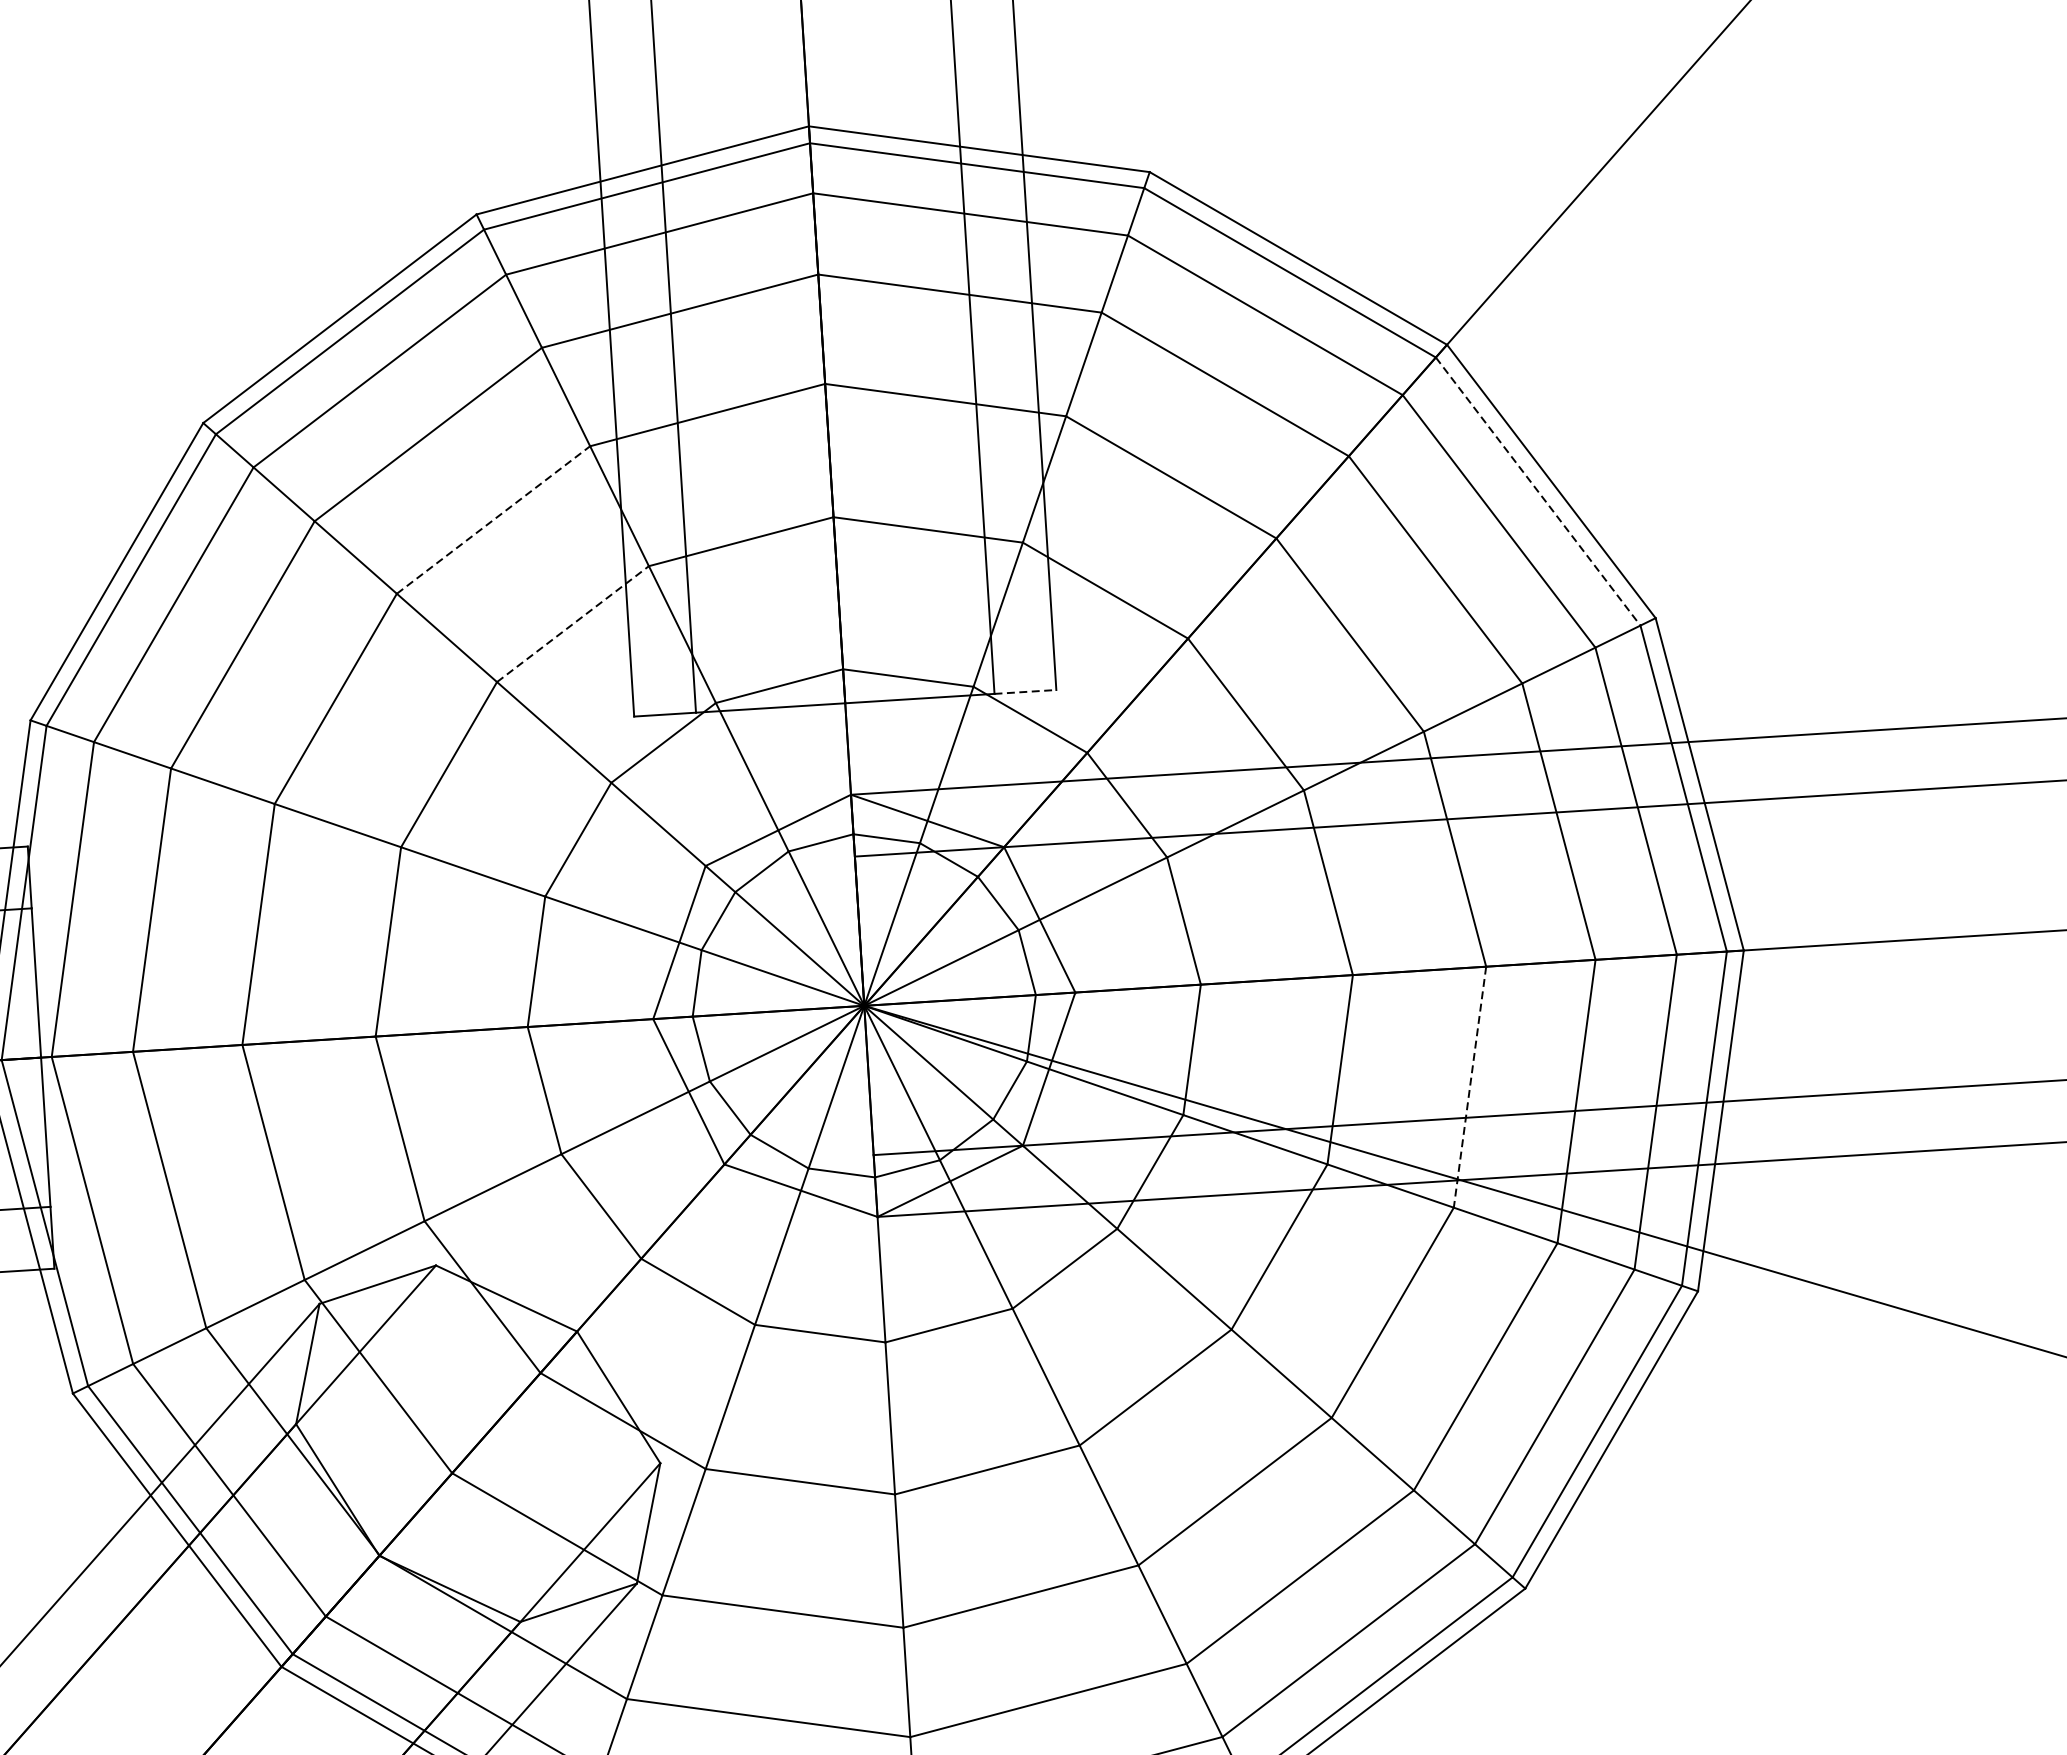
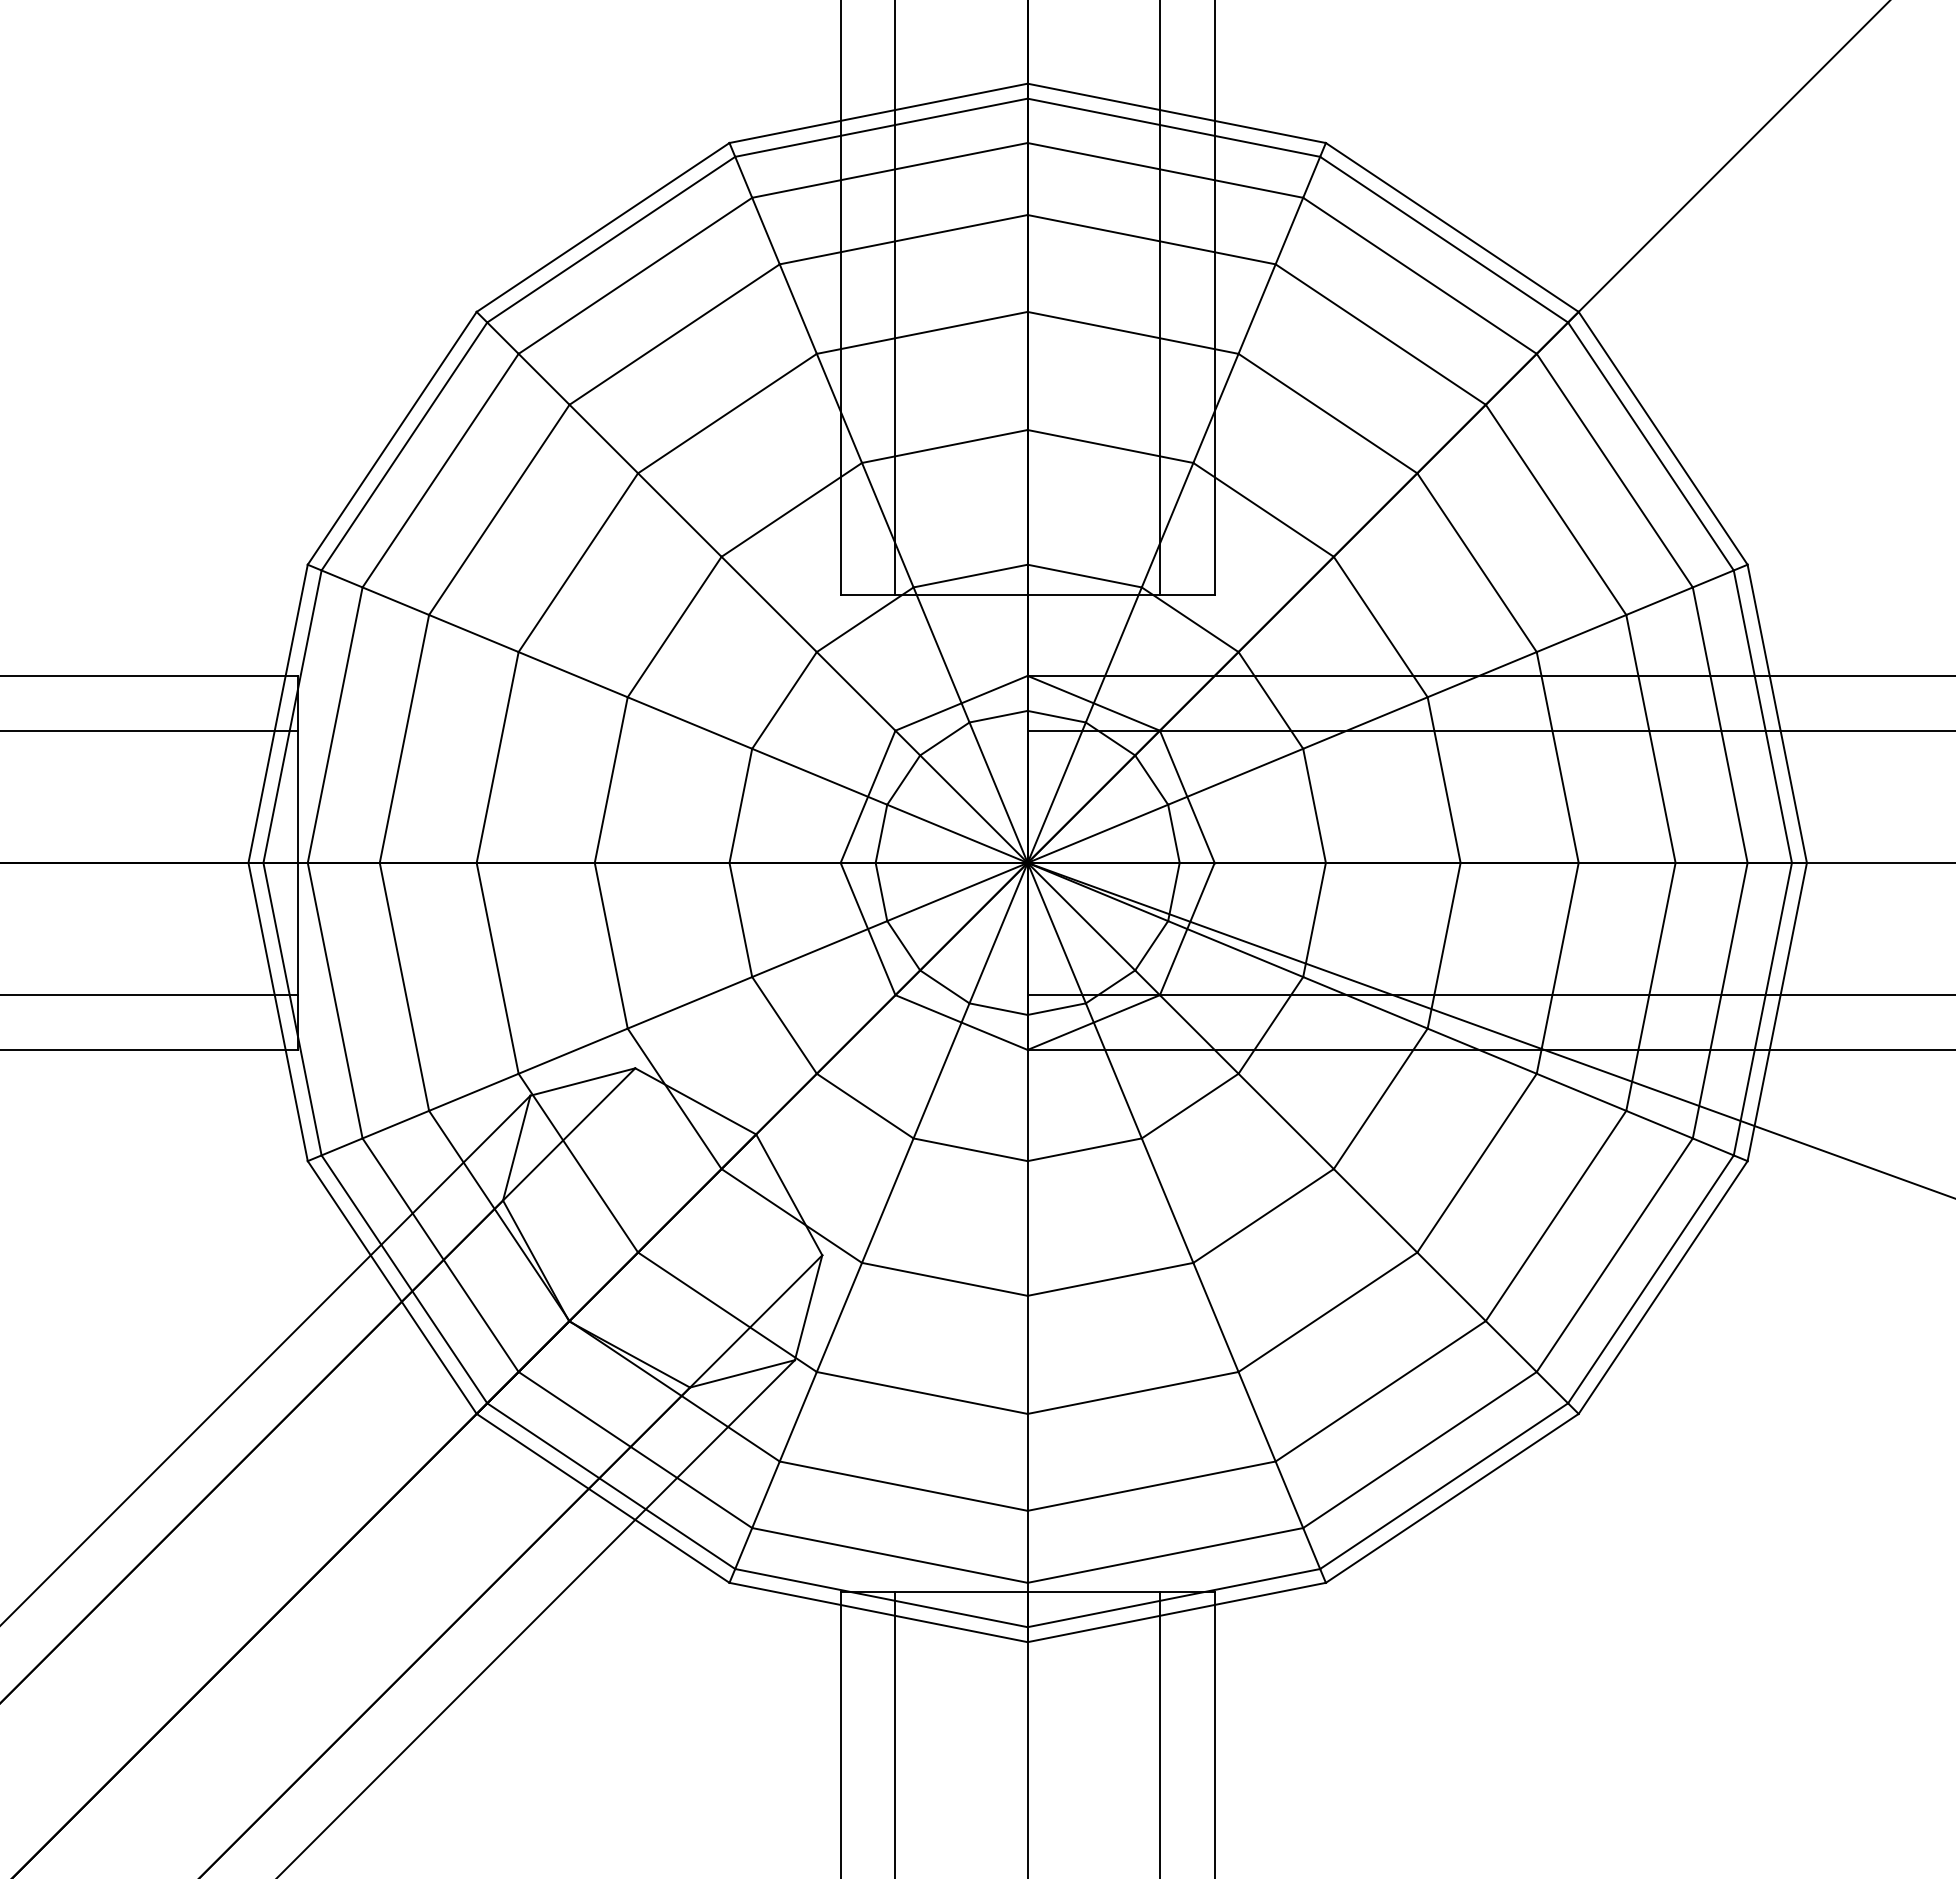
line: (1538, 491) -> (1651, 446), dashed -> solid
line: (493, 519) -> (727, 413), dashed -> solid
line: (573, 623) -> (792, 509), dashed -> solid
line: (1025, 691) -> (1187, 594), dashed -> solid
line: (1469, 1087) -> (1557, 968), dashed -> solid

